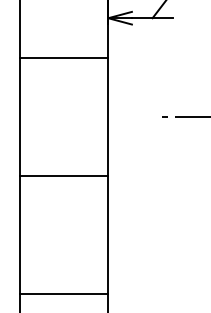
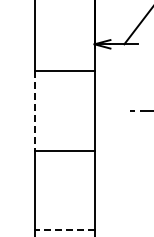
line: (20, 118) -> (35, 111), solid -> dashed
line: (63, 293) -> (64, 229), solid -> dashed

